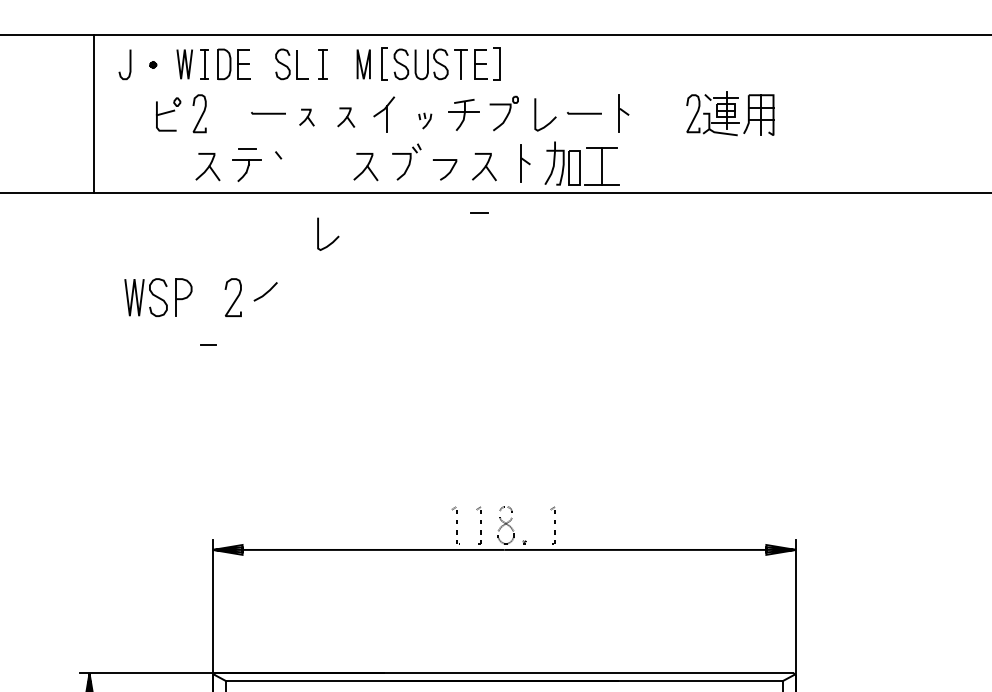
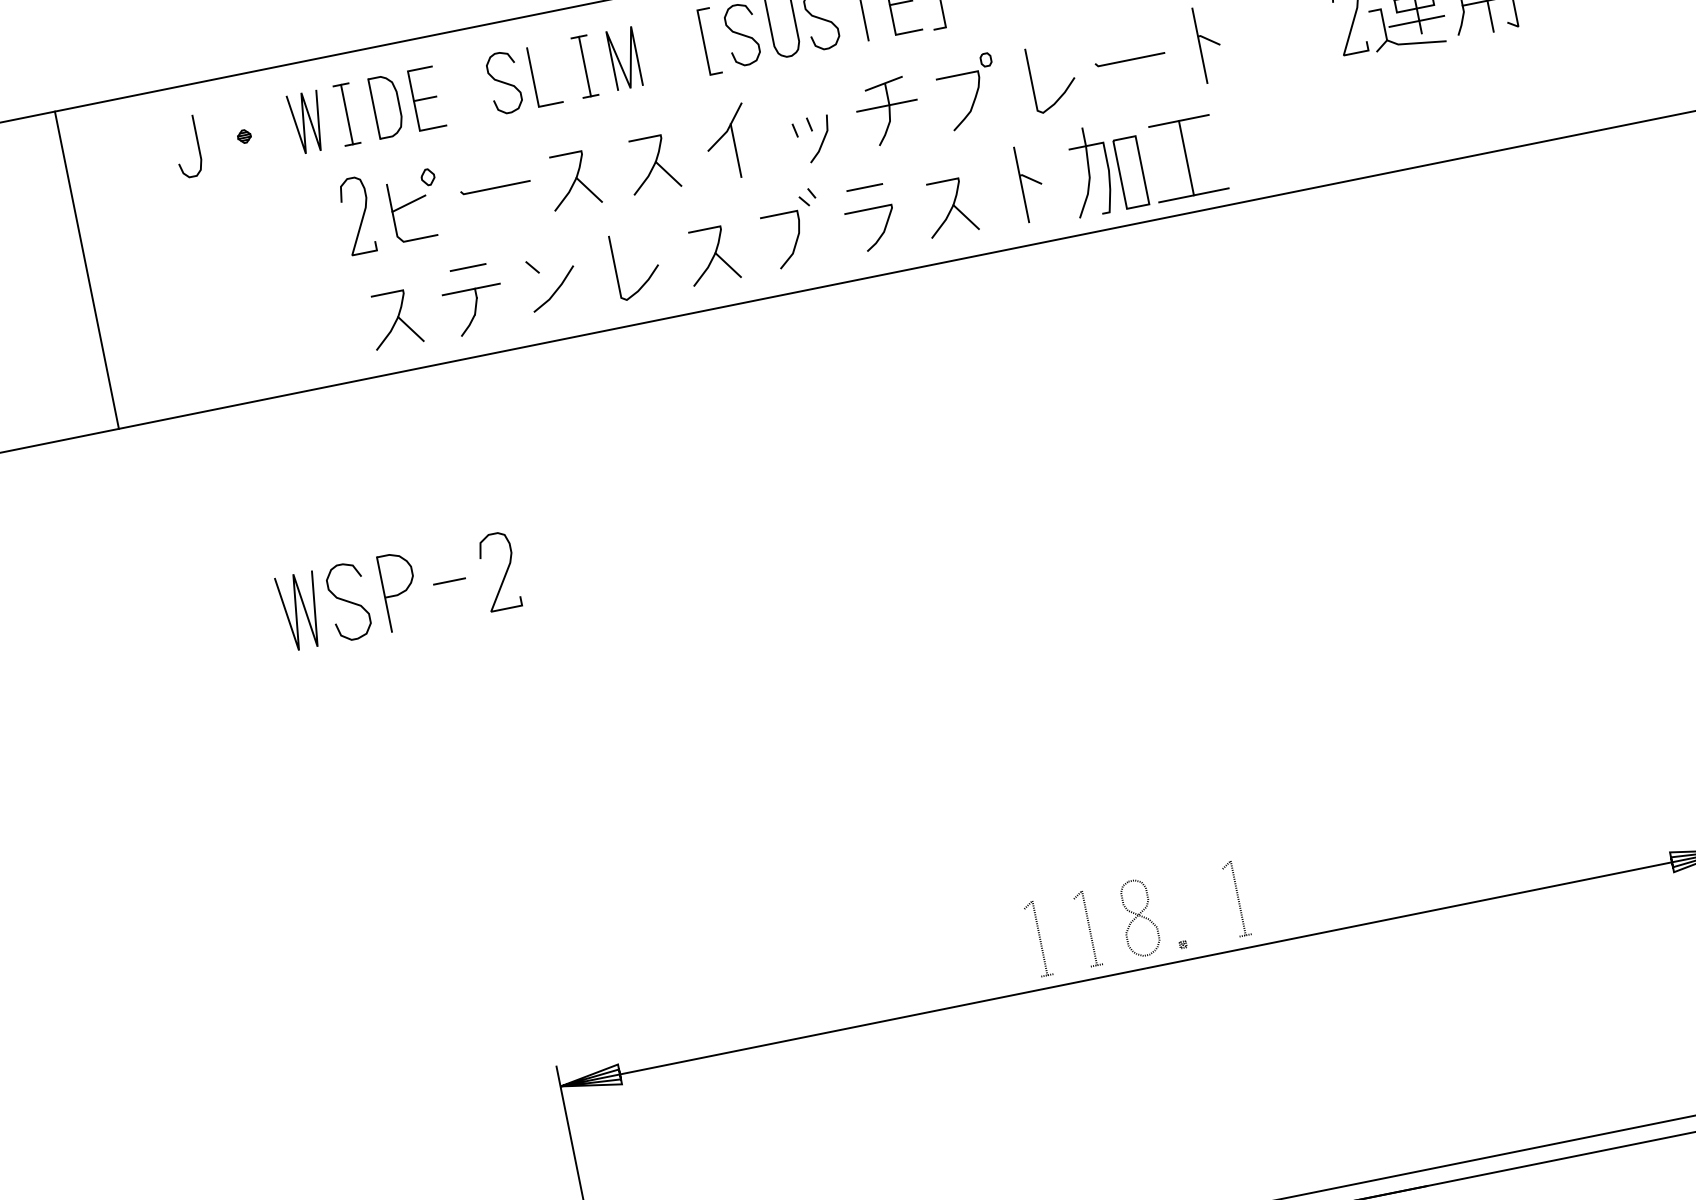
line: (361, 64) -> (620, 59), moved
line: (94, 113) -> (87, 269), moved
part: (168, 114) -> (415, 205), moved
part: (306, 117) -> (573, 180), size x1.67
part: (345, 117) -> (651, 164), size x1.43
part: (424, 120) -> (811, 138), size x1.43
line: (479, 212) -> (865, 185), moved
curve: (334, 239) -> (650, 273), moved
line: (266, 291) -> (555, 288), moved
line: (208, 344) -> (449, 581), moved

